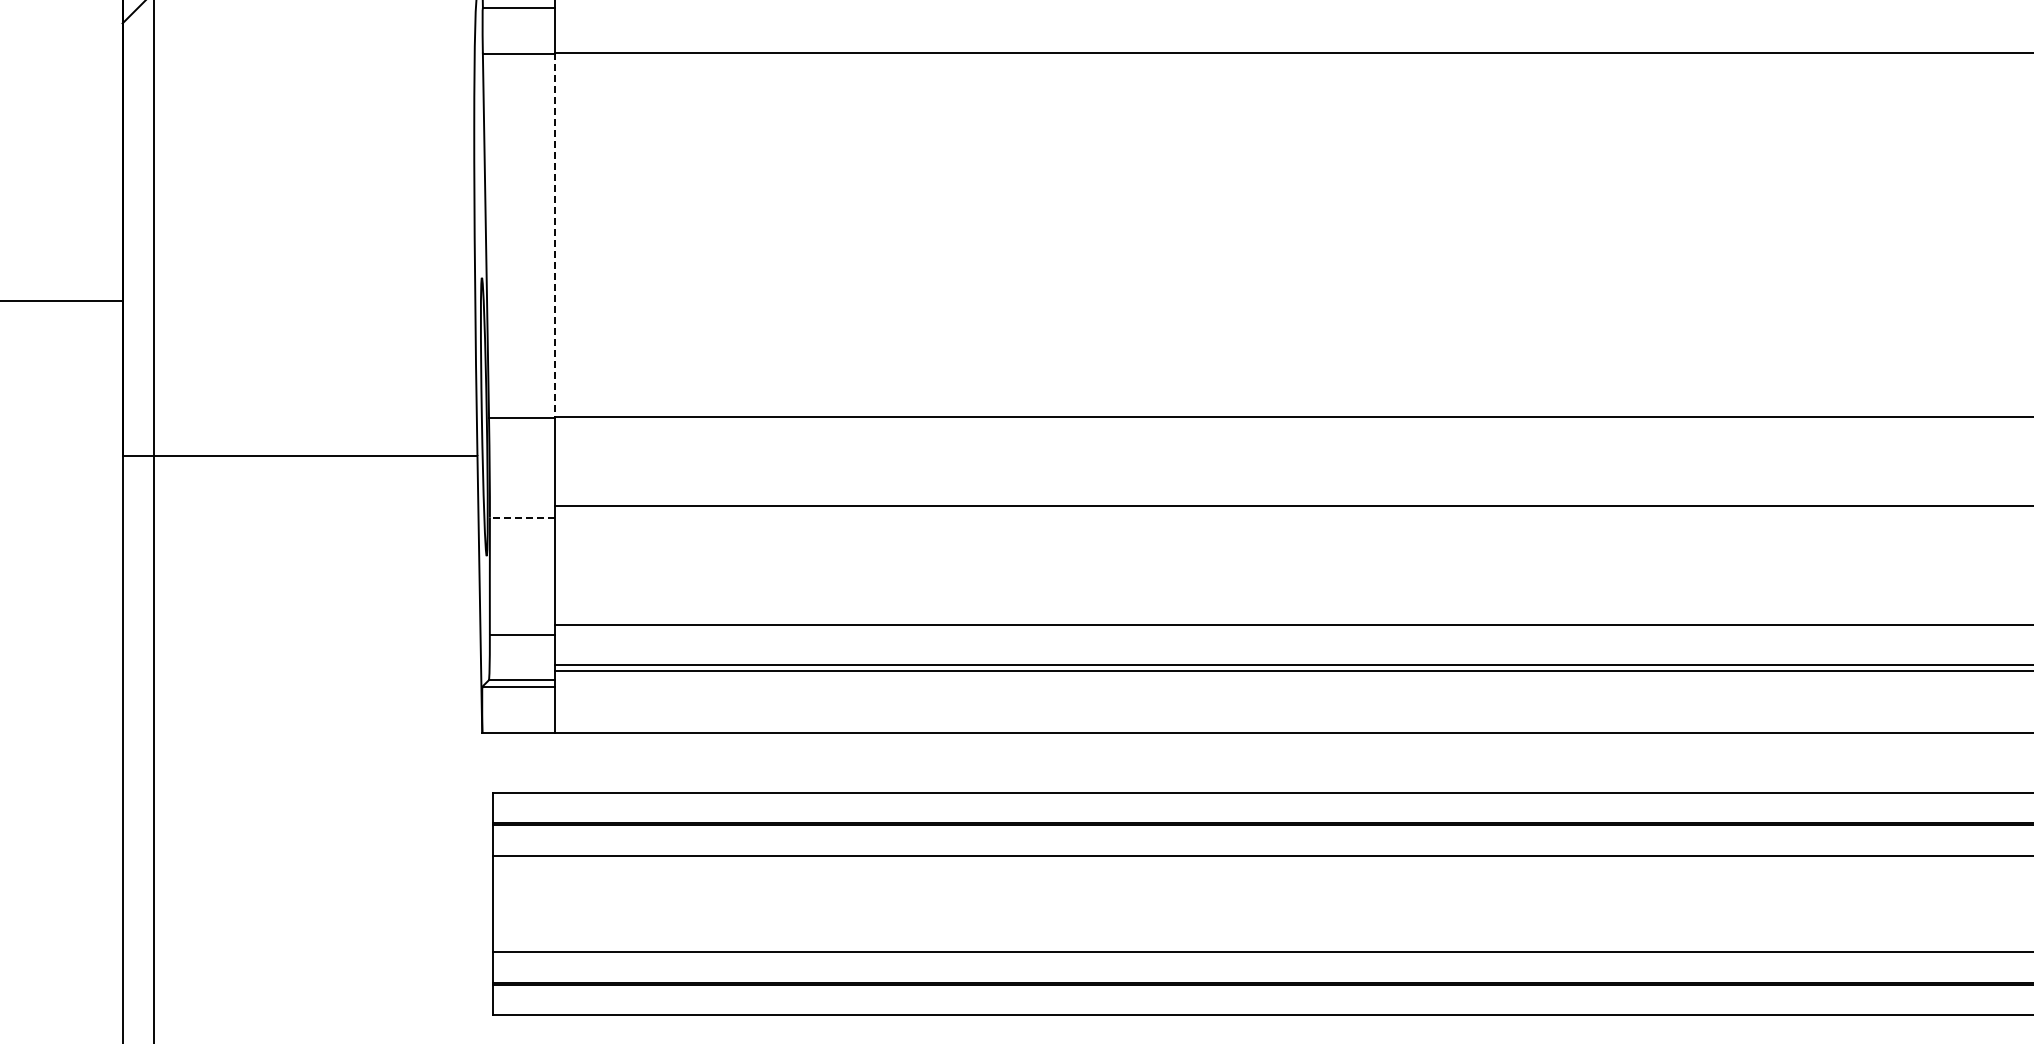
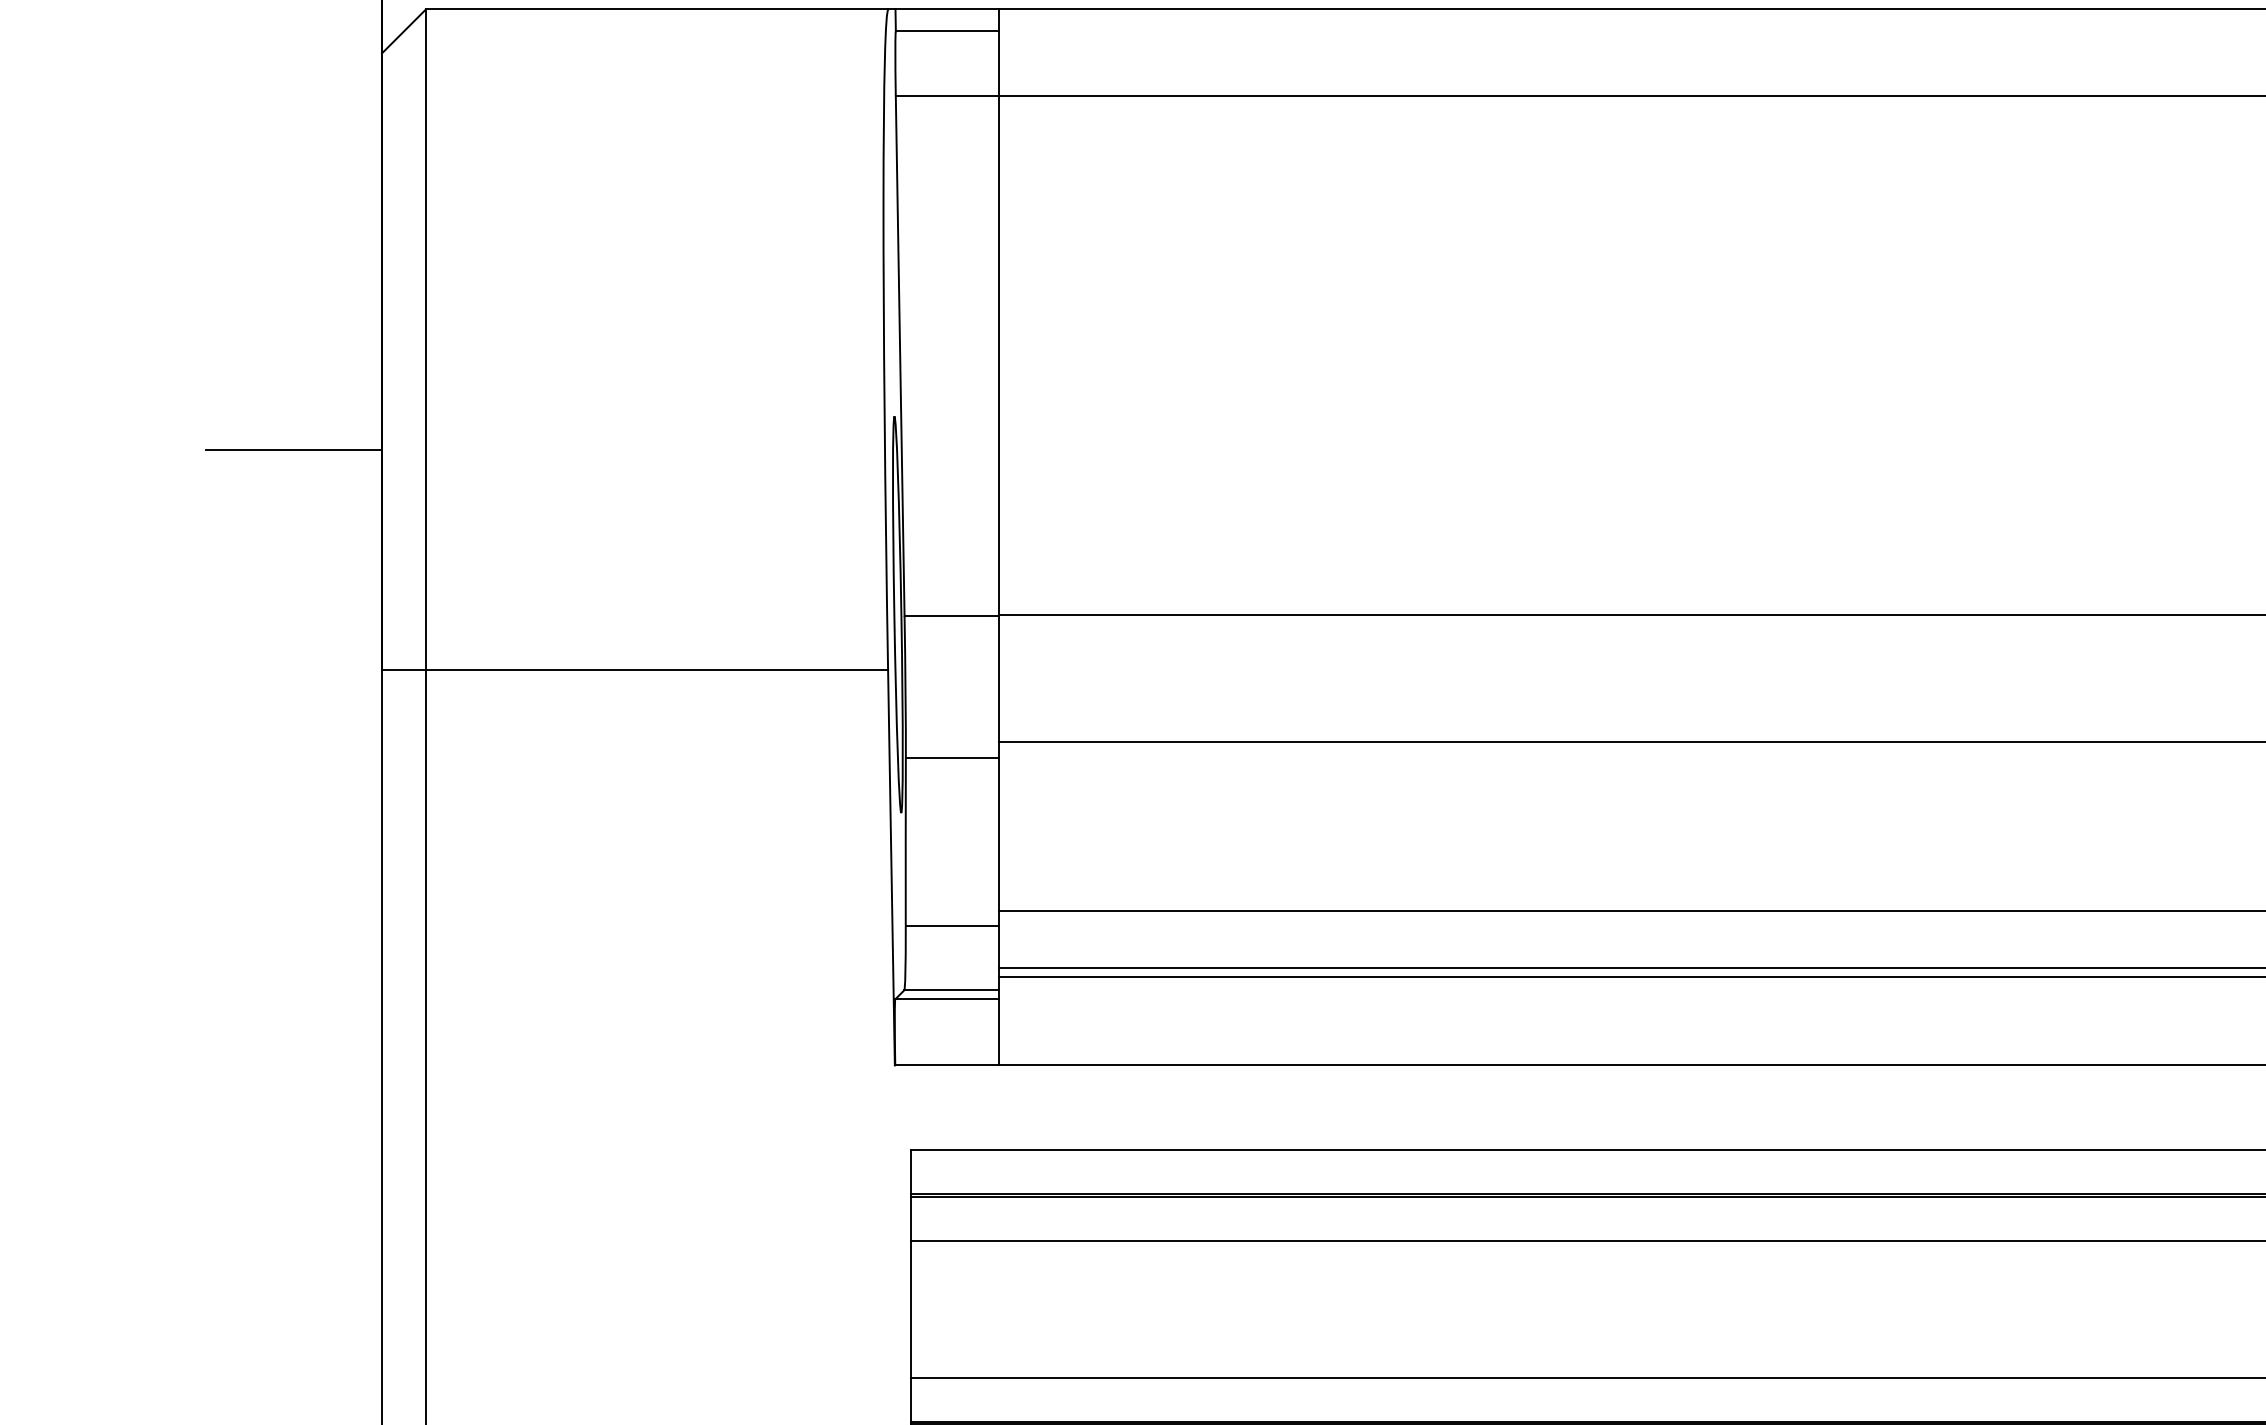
line: (555, 235) -> (999, 355), dashed -> solid
line: (522, 517) -> (952, 758), dashed -> solid

